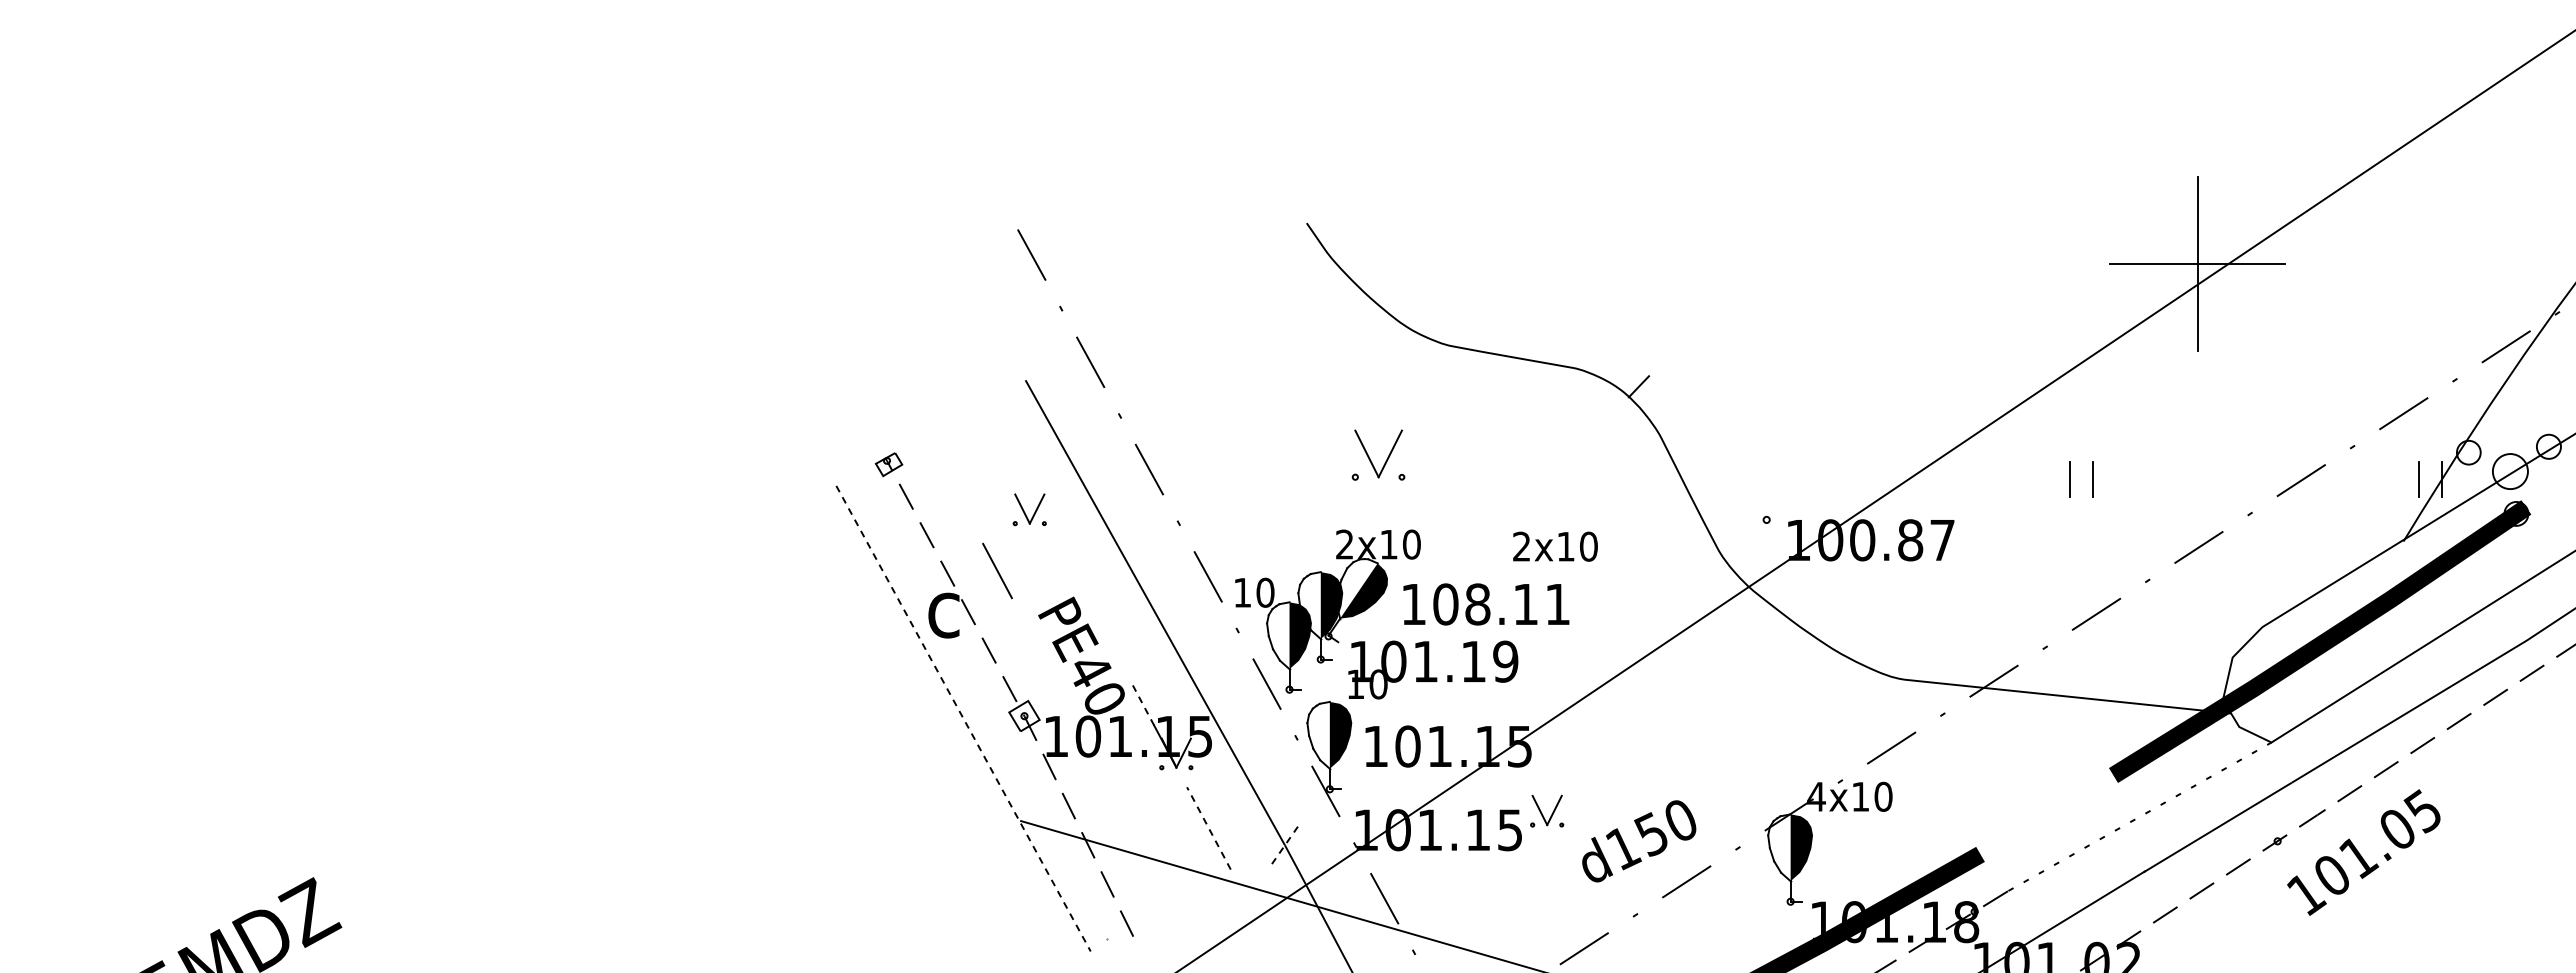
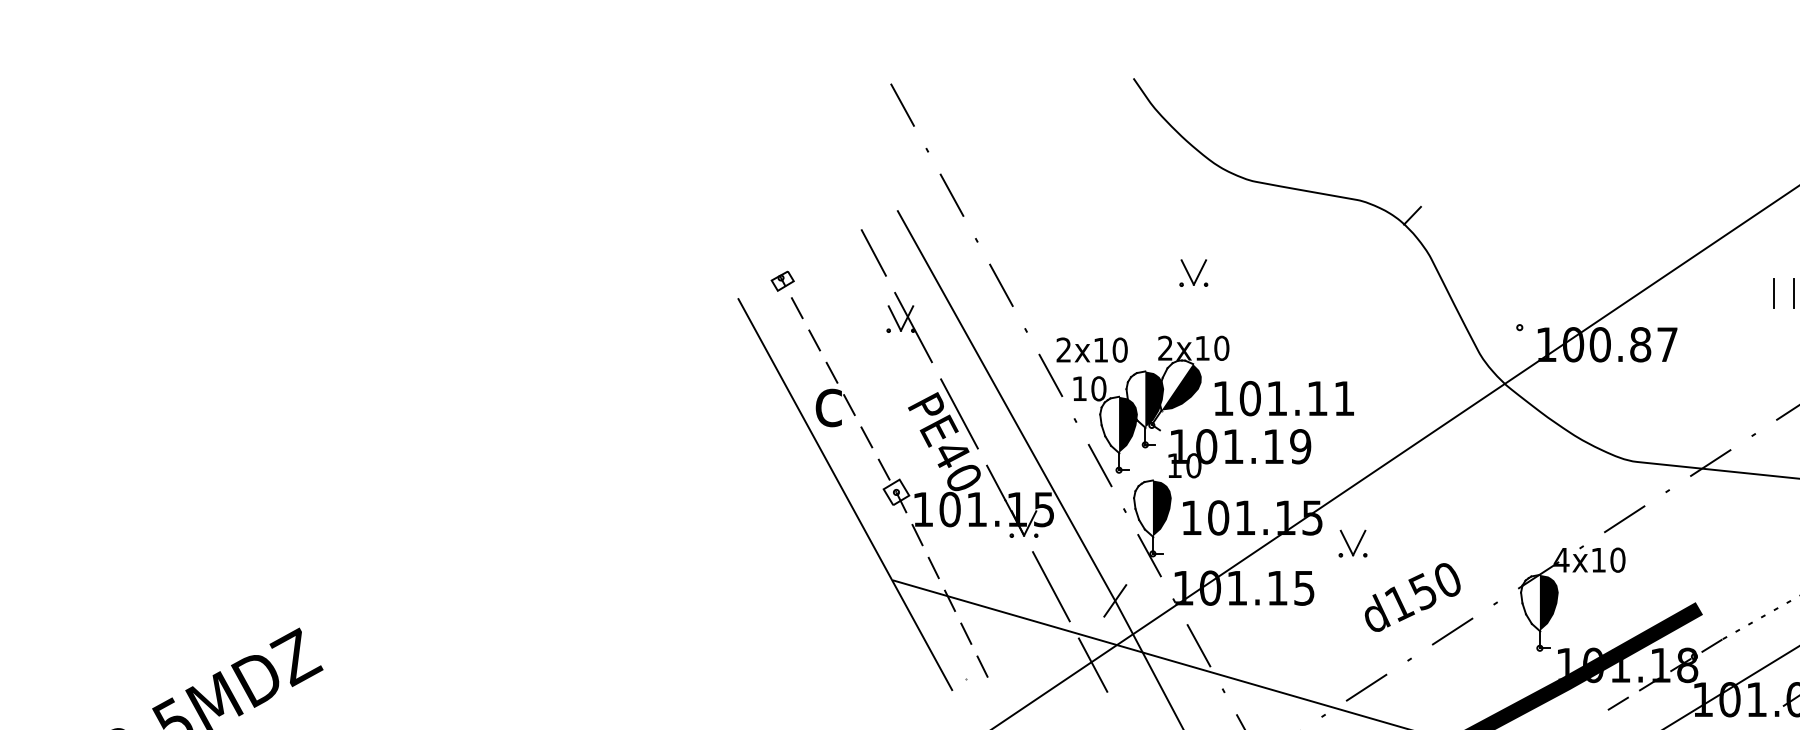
part: (1378, 454) -> (1193, 272), size x0.62
line: (1044, 519) -> (913, 327), added
text: (1555, 546) -> (1092, 349), moved
line: (997, 570) -> (873, 252), moved
text: (1477, 604) -> (1276, 398), 108.11 -> 101.11
line: (1099, 622) -> (959, 413), added
line: (1143, 704) -> (996, 482), dashed -> solid
line: (963, 719) -> (845, 495), dashed -> solid
part: (1547, 810) -> (1353, 543), moved
line: (1208, 828) -> (1051, 586), dashed -> solid
line: (1285, 845) -> (1115, 601), dashed -> solid
line: (1258, 921) -> (1093, 664), added

